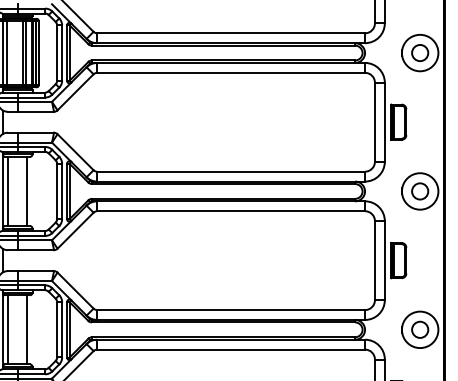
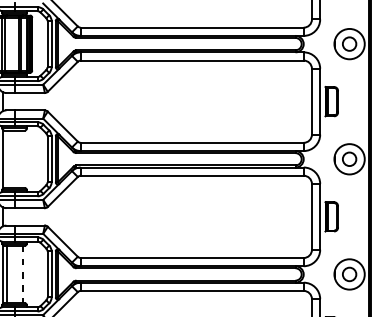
line: (8, 191) -> (6, 159), removed
line: (27, 191) -> (22, 159), removed
line: (27, 329) -> (22, 274), solid -> dashed

